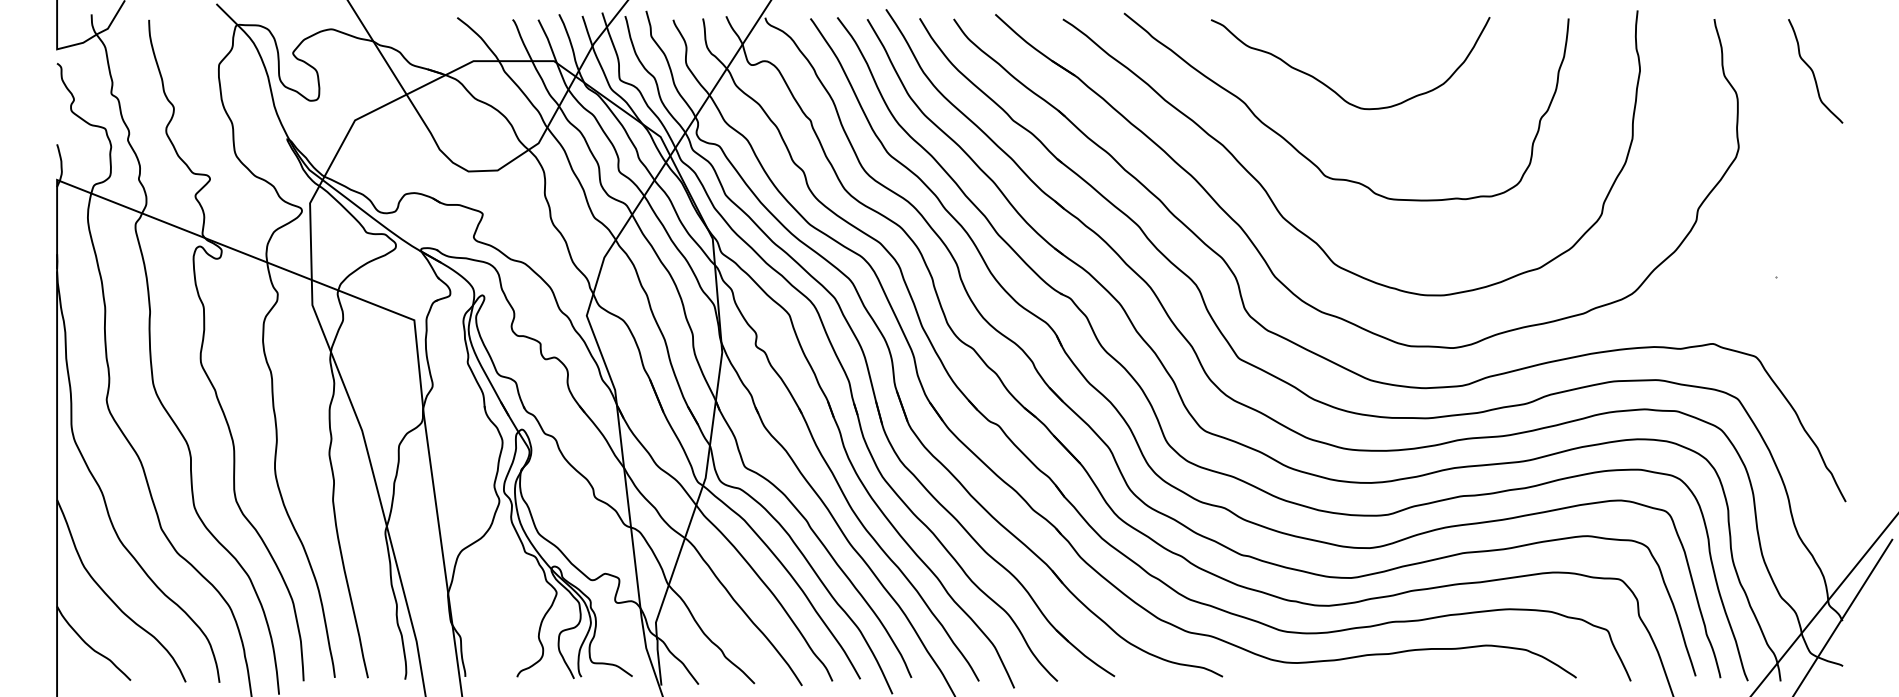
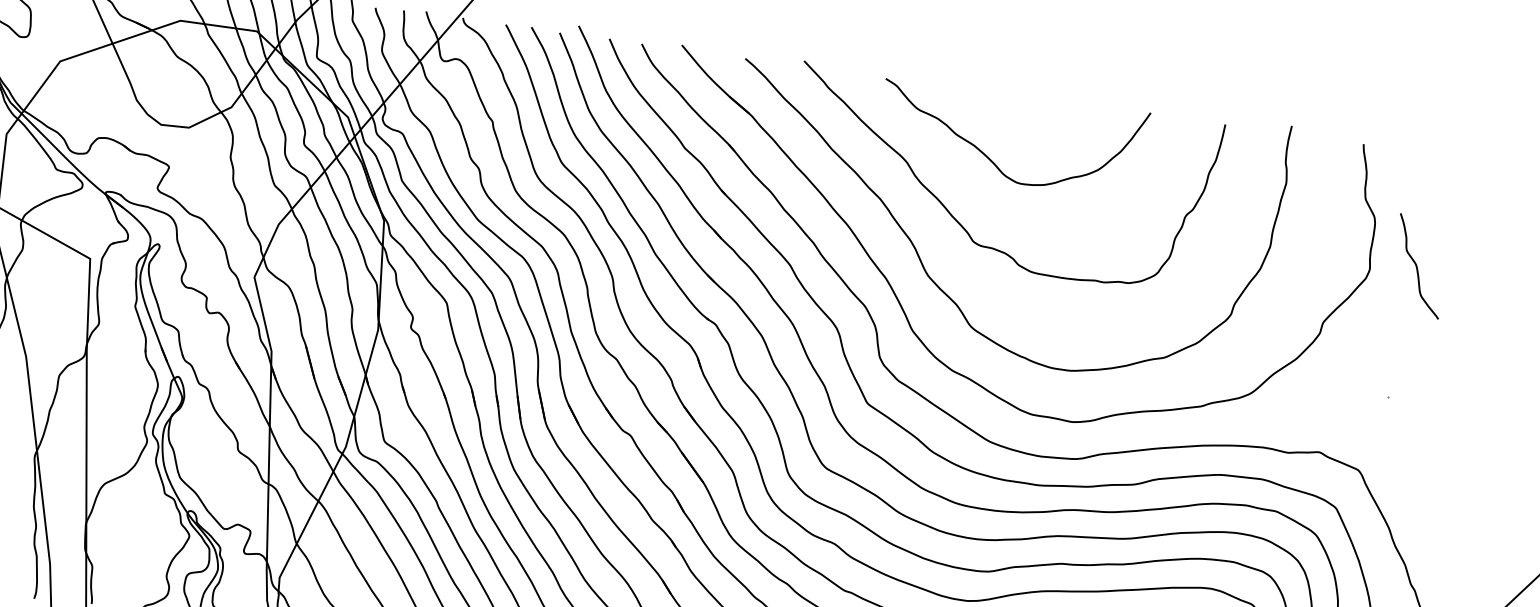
curve: (1813, 71) -> (1417, 266), moved

